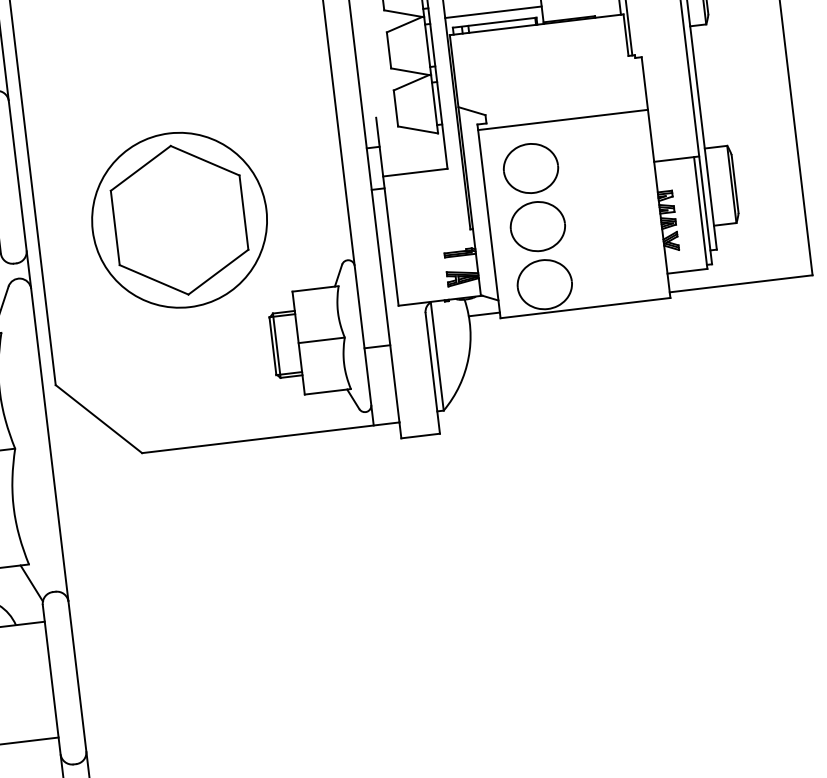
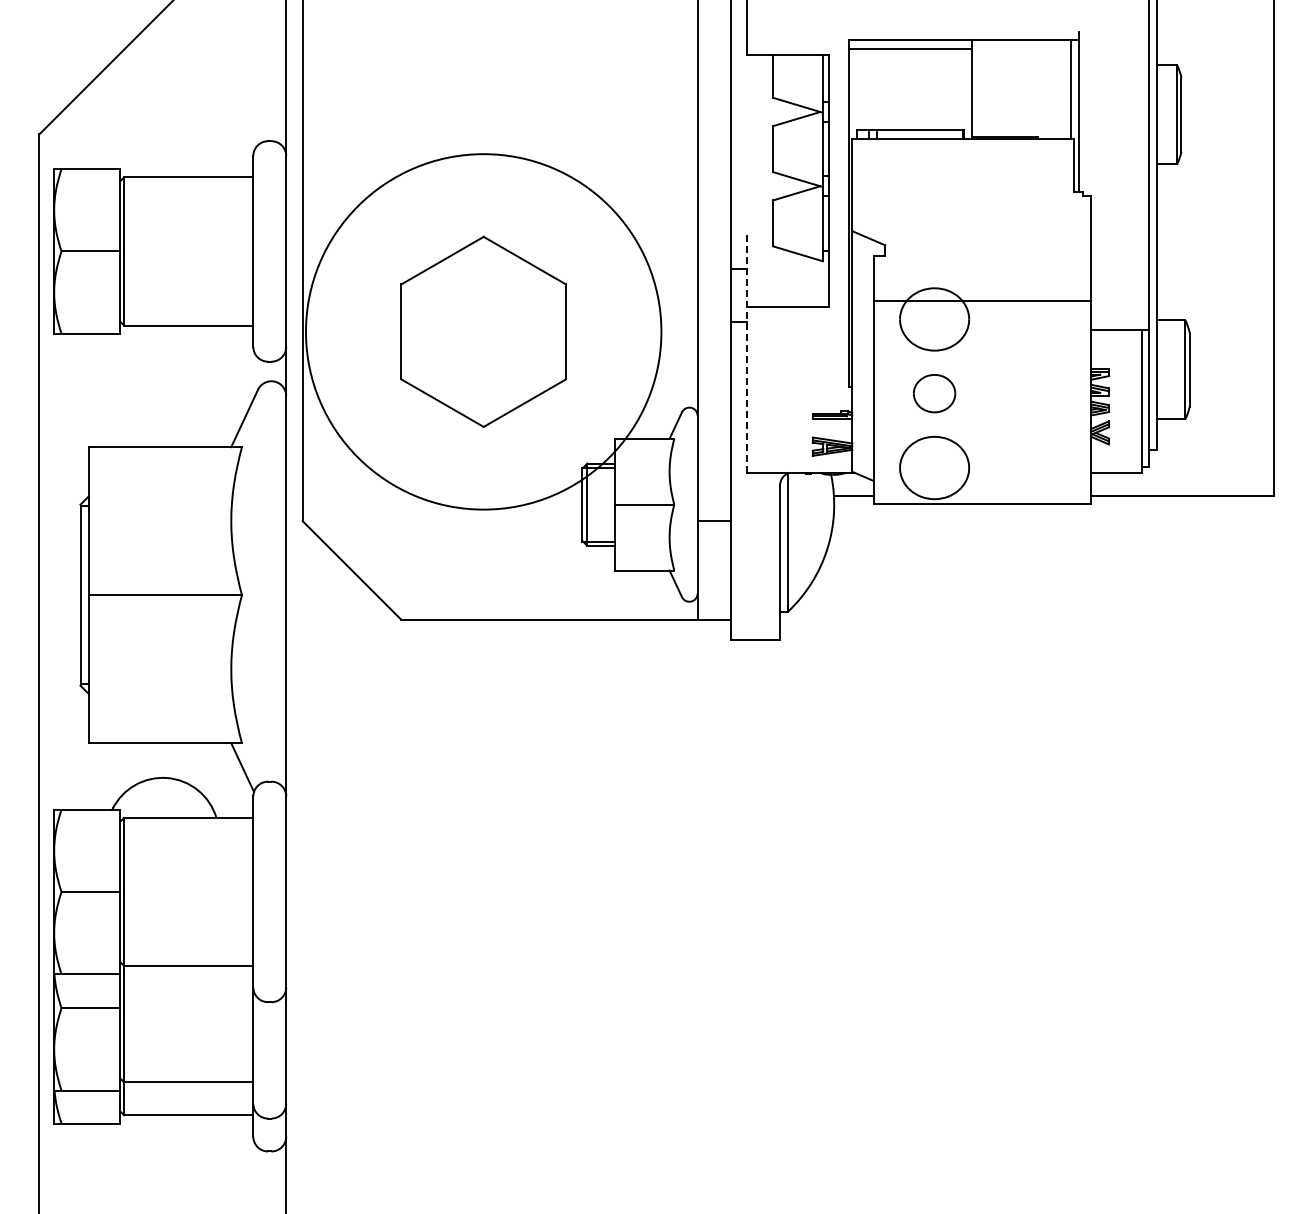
line: (493, 12) -> (910, 116), removed
line: (562, 120) -> (981, 301), moved
line: (387, 211) -> (747, 351), solid -> dashed
circle: (179, 219) -> (483, 331), size x1.6
part: (537, 226) -> (934, 393), size x0.6

